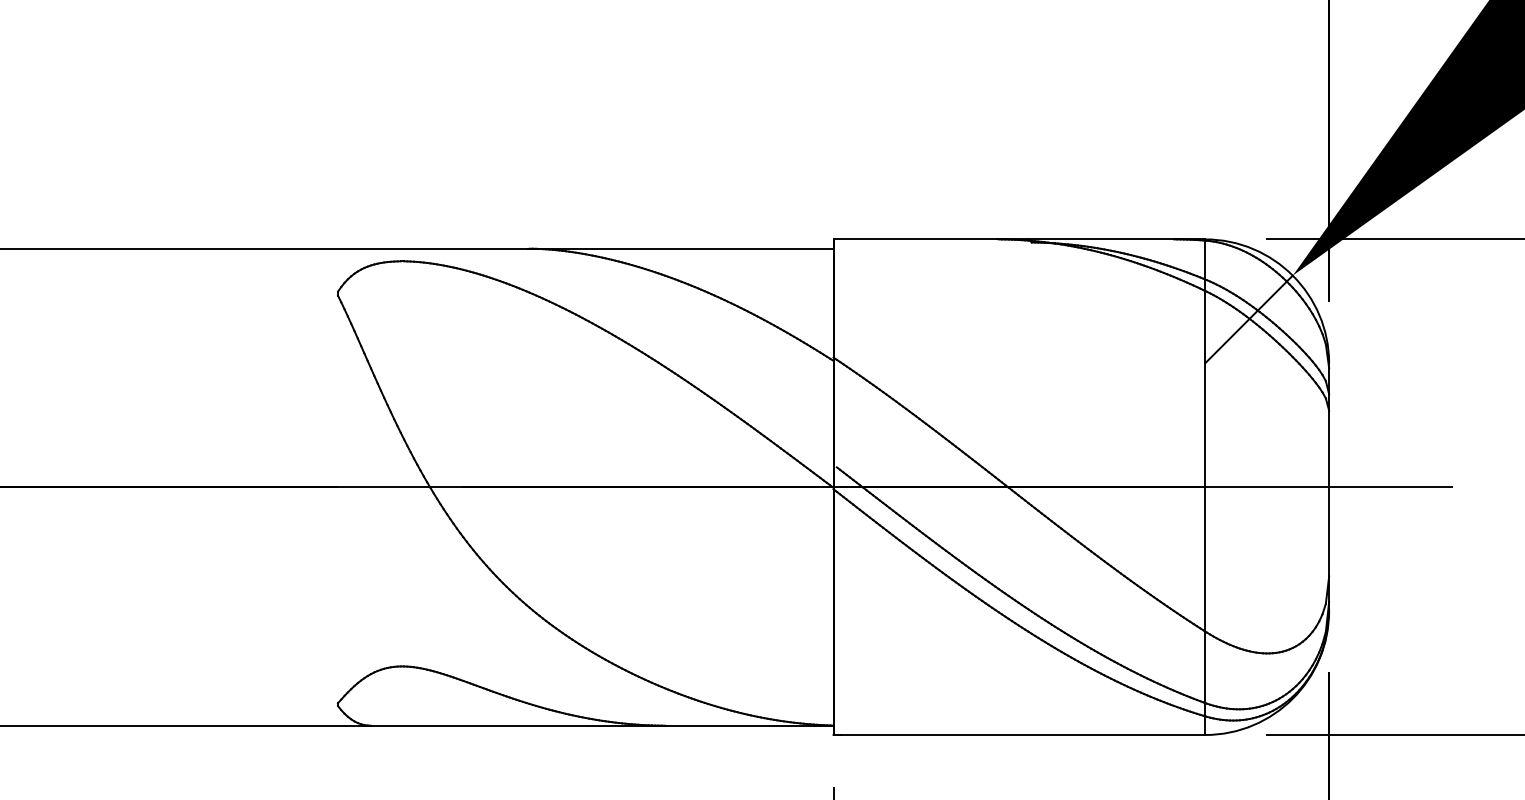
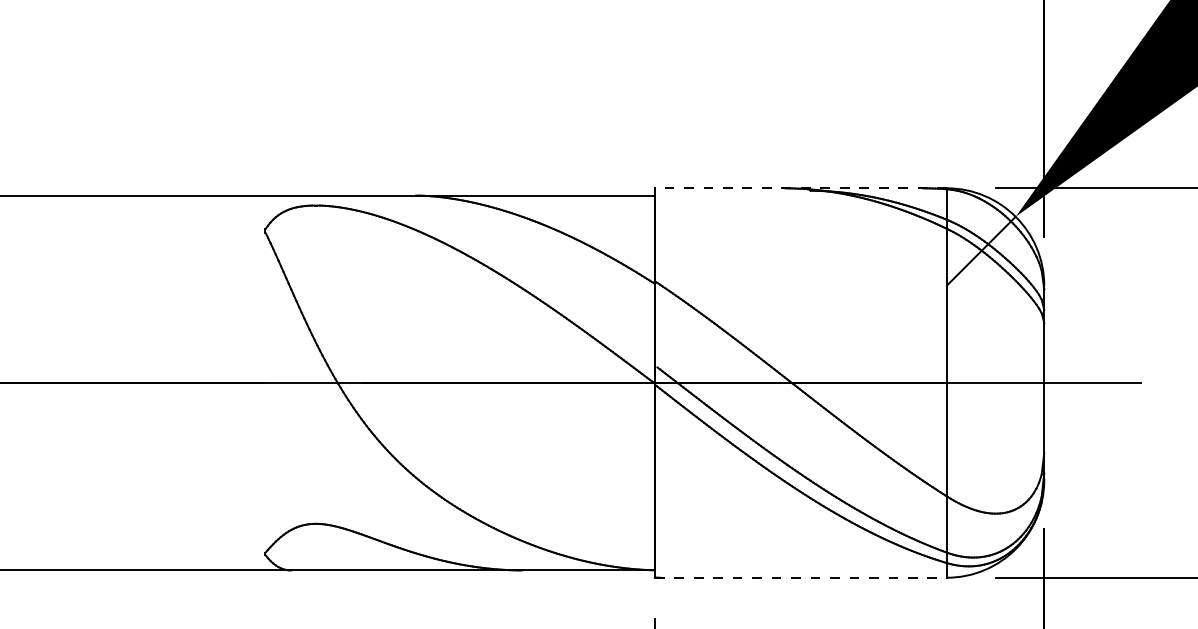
line: (1018, 239) -> (800, 188), solid -> dashed
line: (1020, 734) -> (801, 577), solid -> dashed

